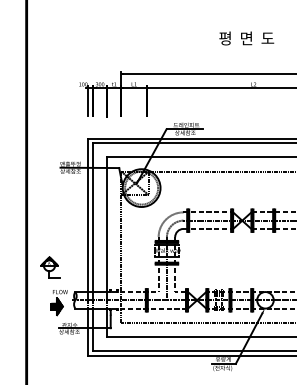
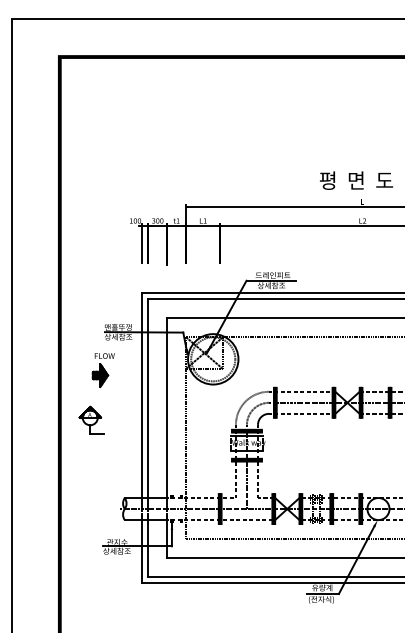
text: (246, 38) -> (356, 180), moved
part: (50, 266) -> (91, 419), moved
part: (58, 302) -> (102, 370), moved

